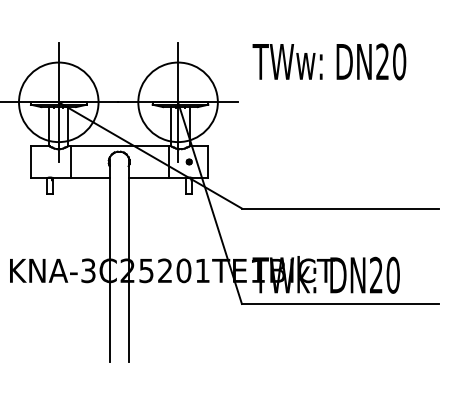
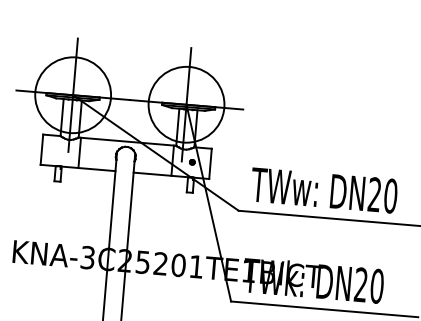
text: (329, 61) -> (324, 190), moved

